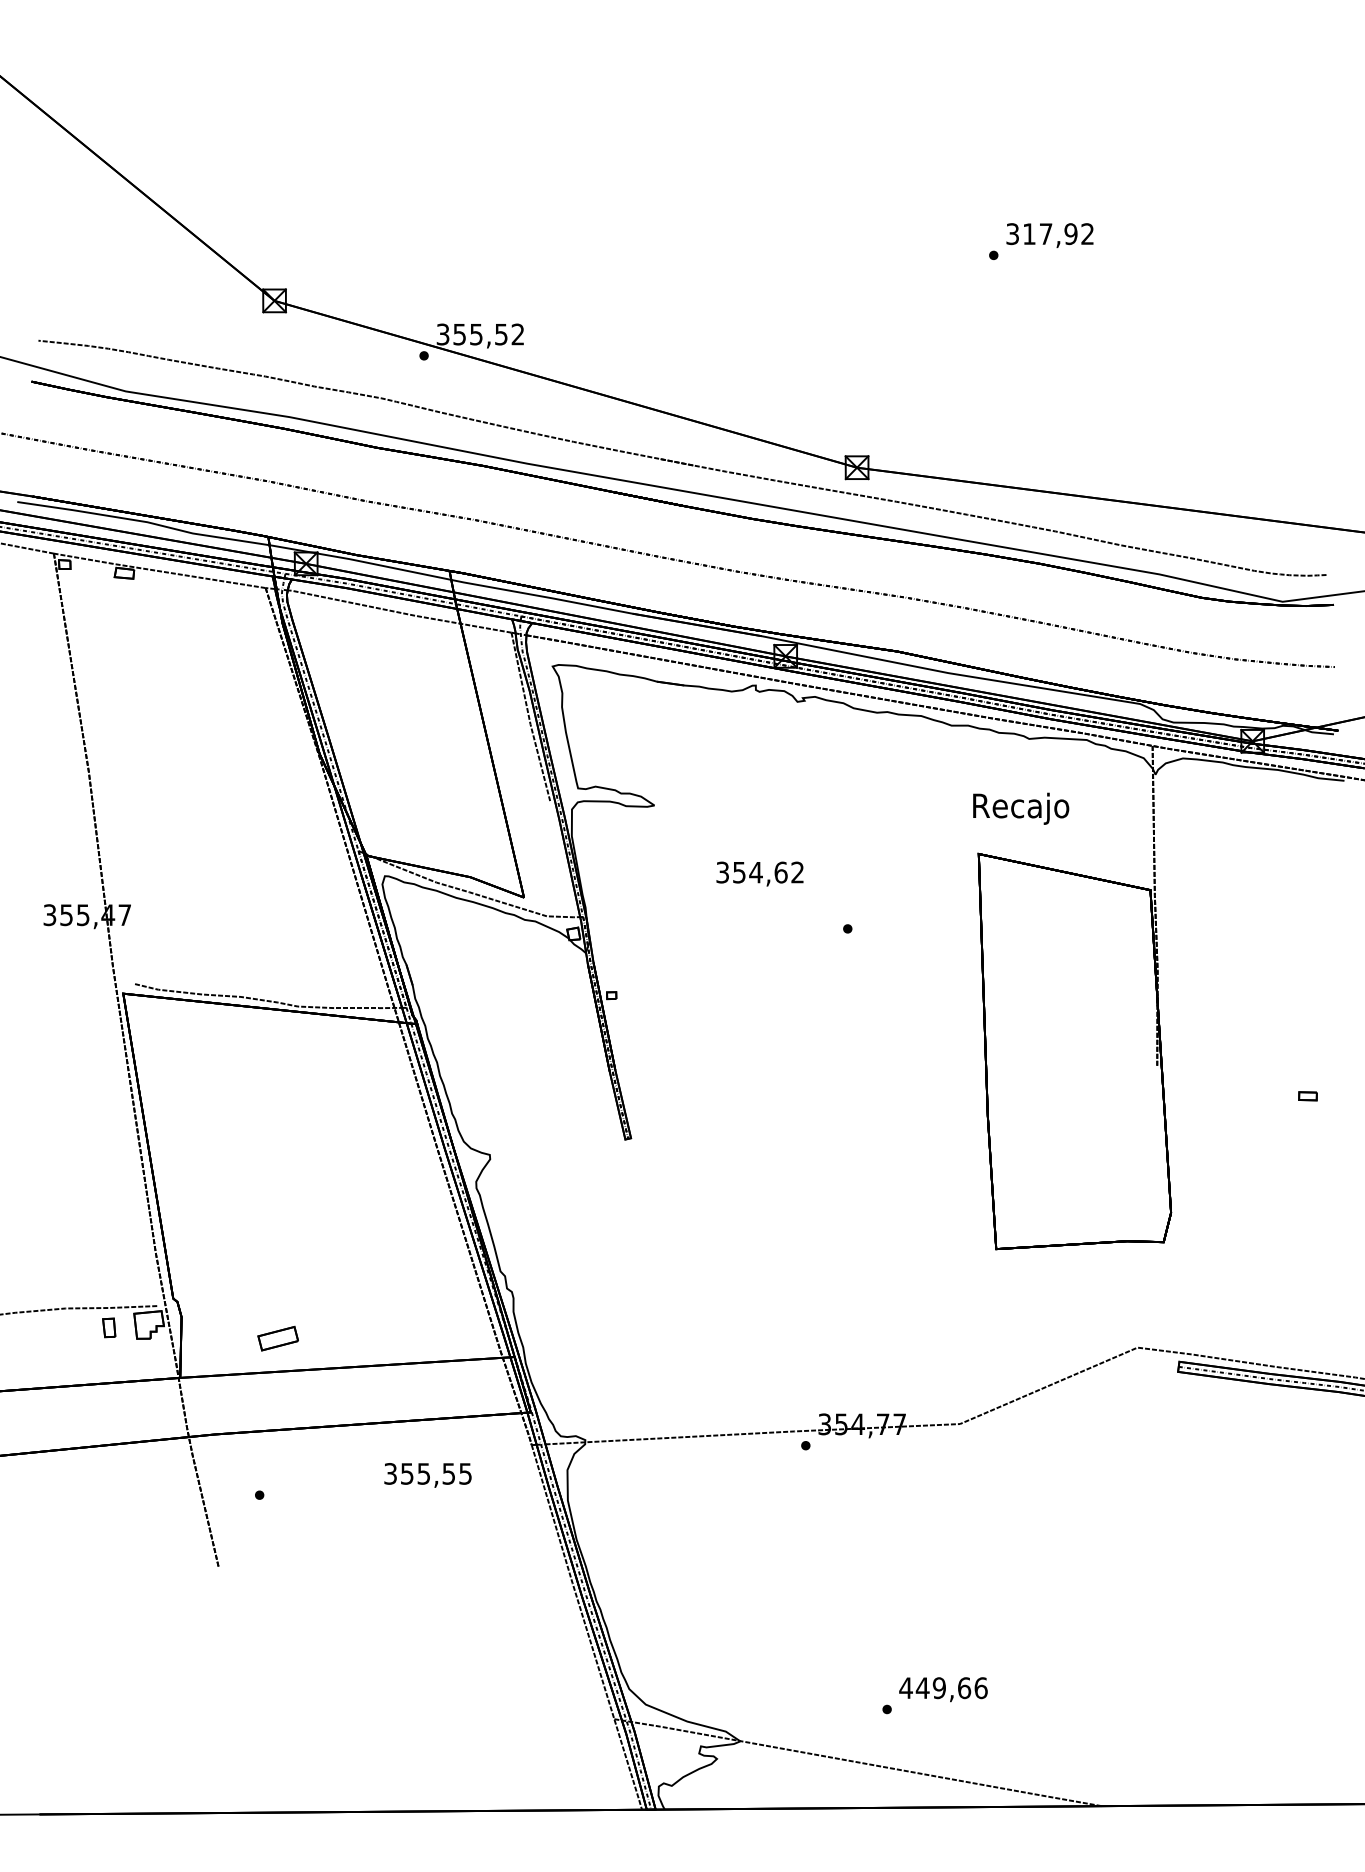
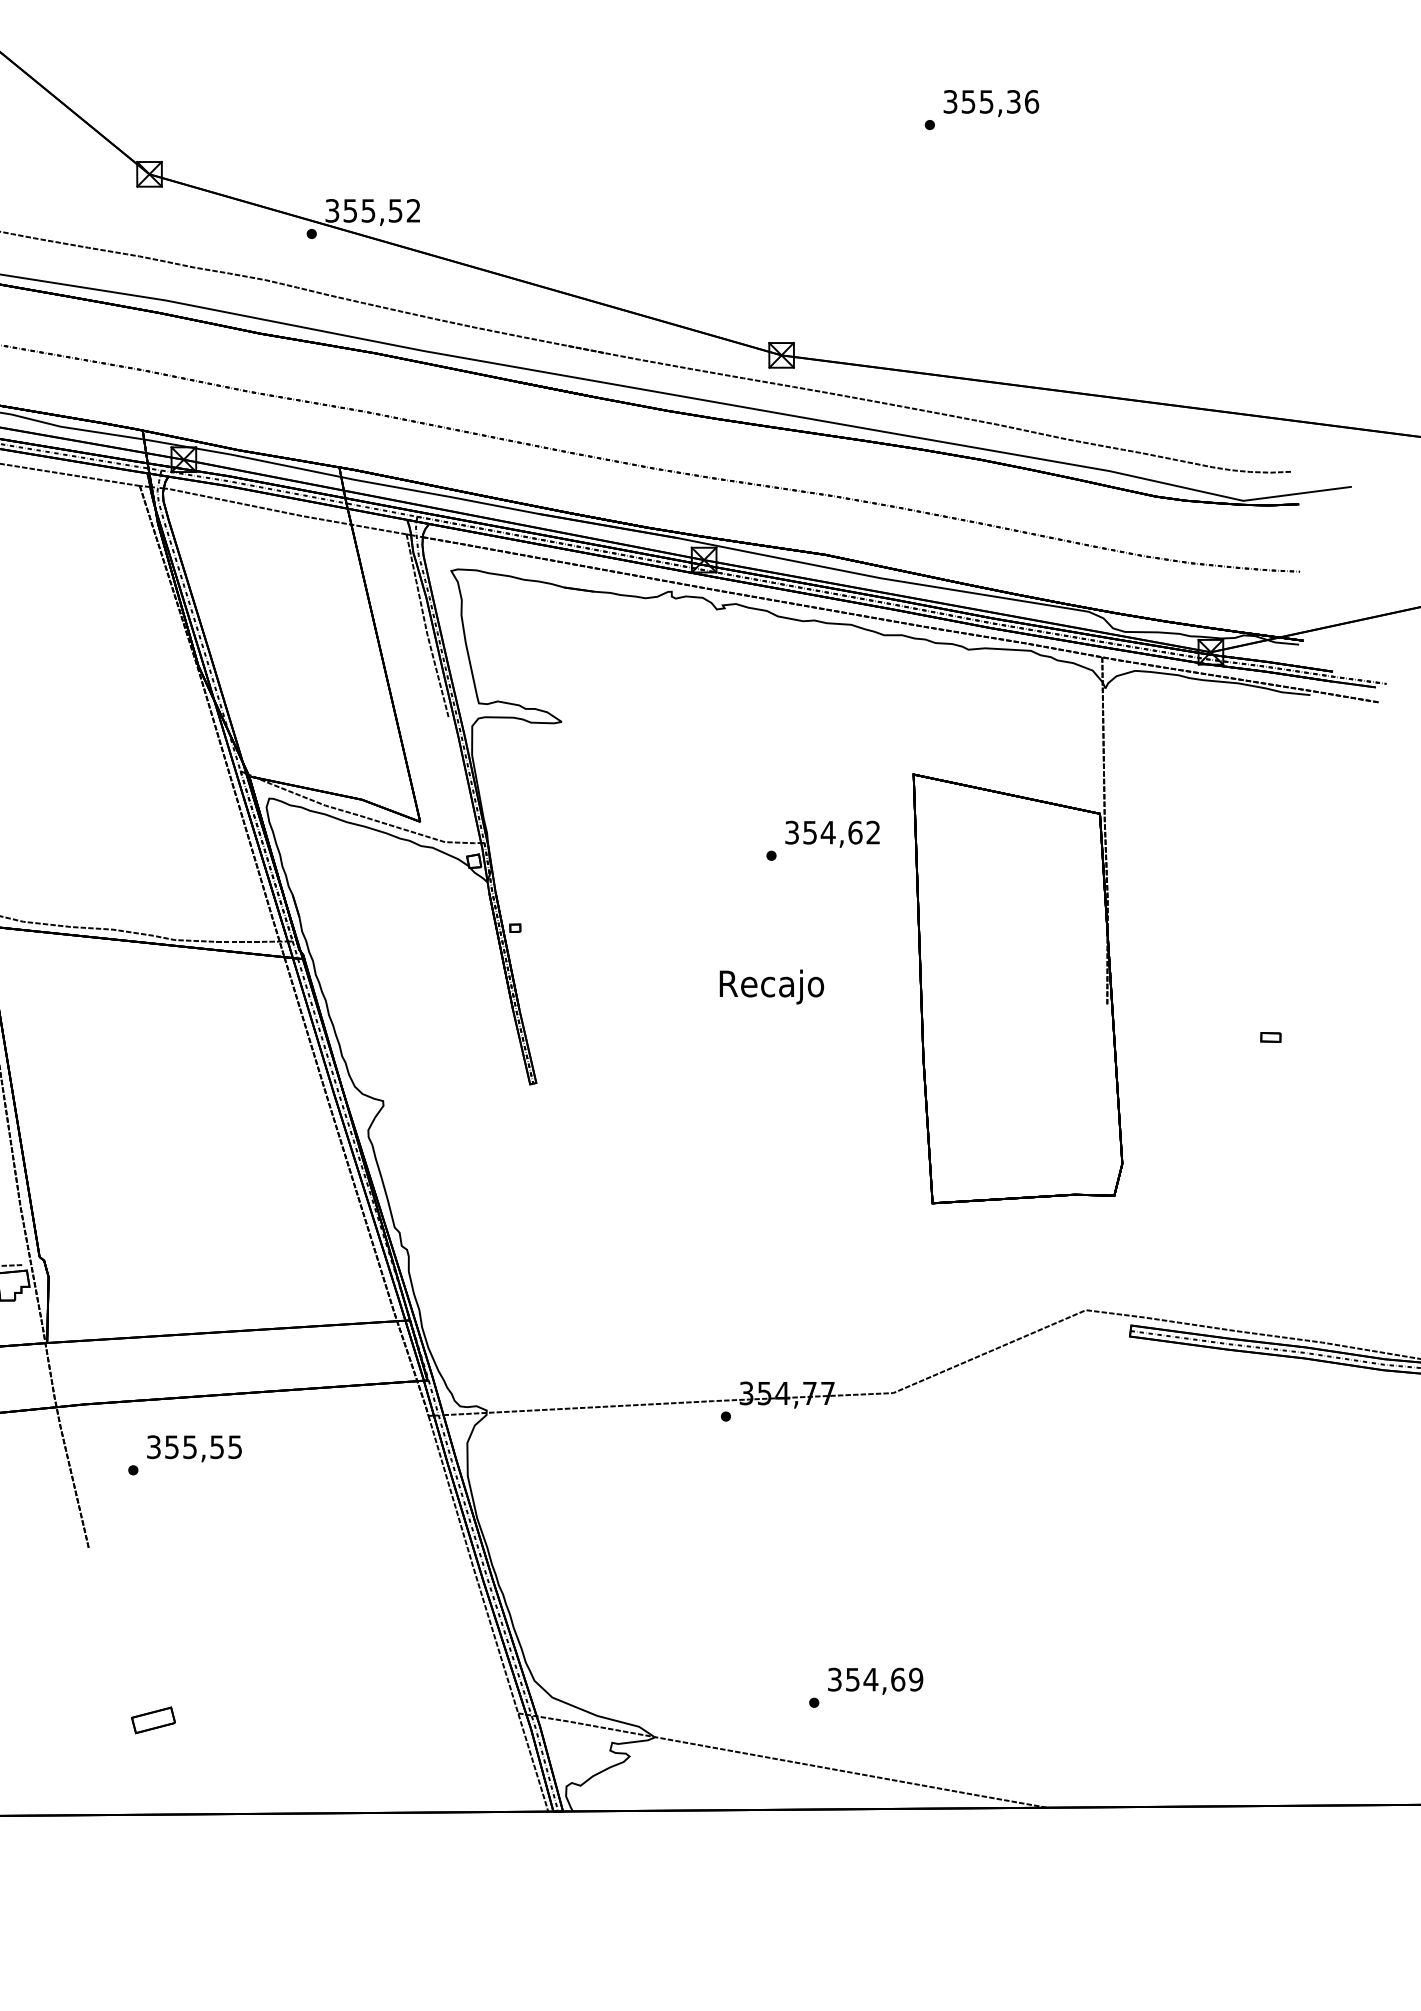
text: (1058, 234) -> (1000, 102), 317,92 -> 355,36
text: (1021, 808) -> (772, 986), moved
text: (759, 873) -> (831, 833), moved
part: (277, 1338) -> (152, 1720), moved
text: (427, 1475) -> (193, 1448), moved
text: (943, 1688) -> (875, 1680), 449,66 -> 354,69

